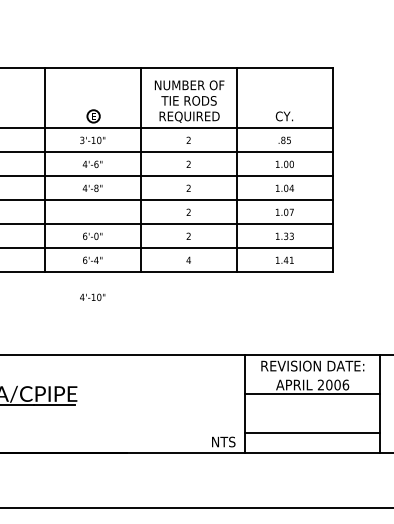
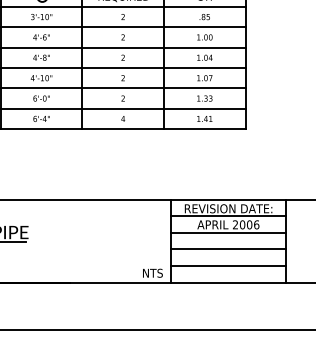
text: (92, 296) -> (41, 77), moved
line: (312, 374) -> (228, 215), added
line: (312, 413) -> (228, 249), added

